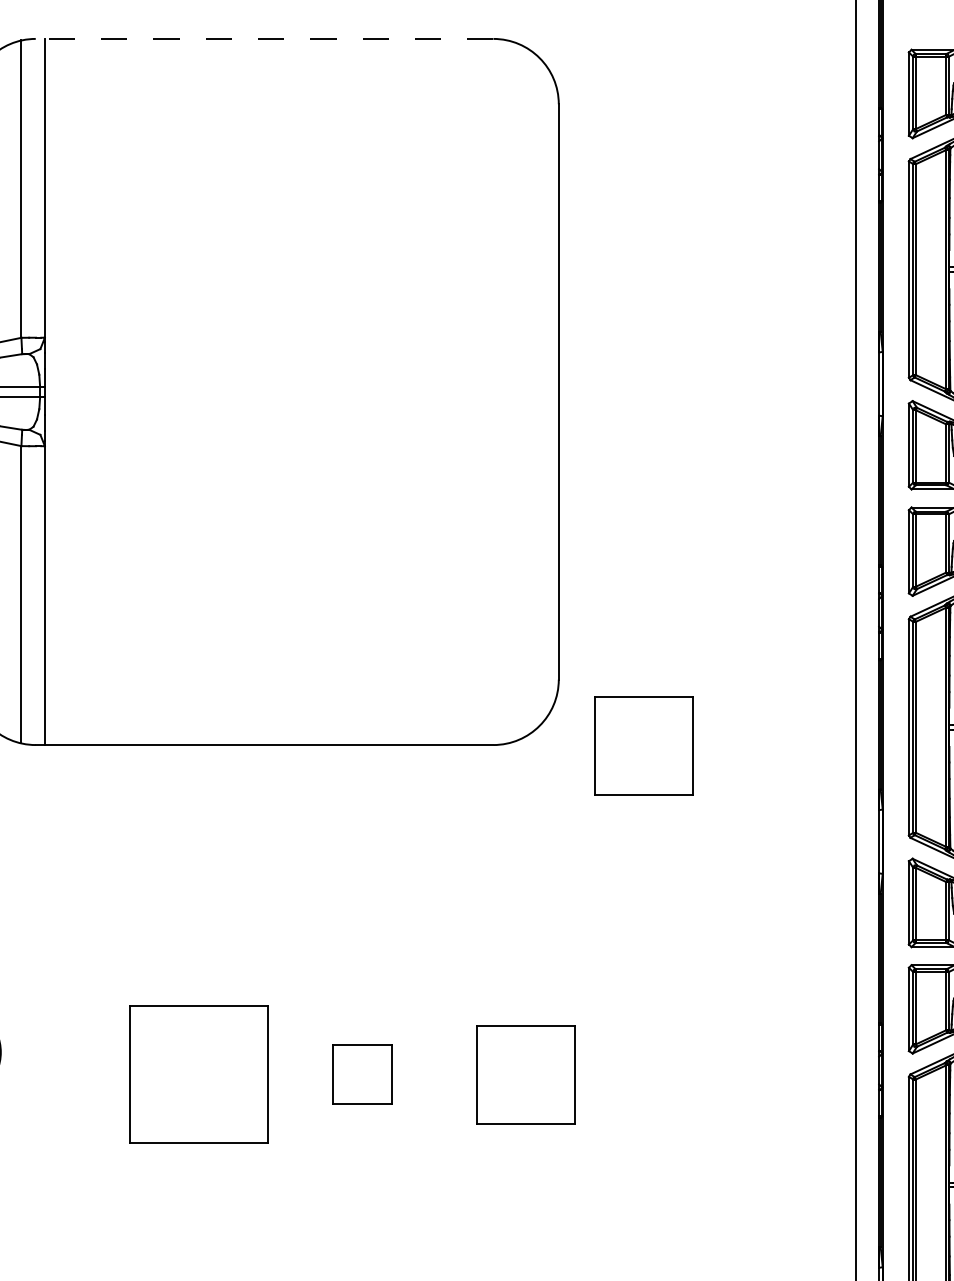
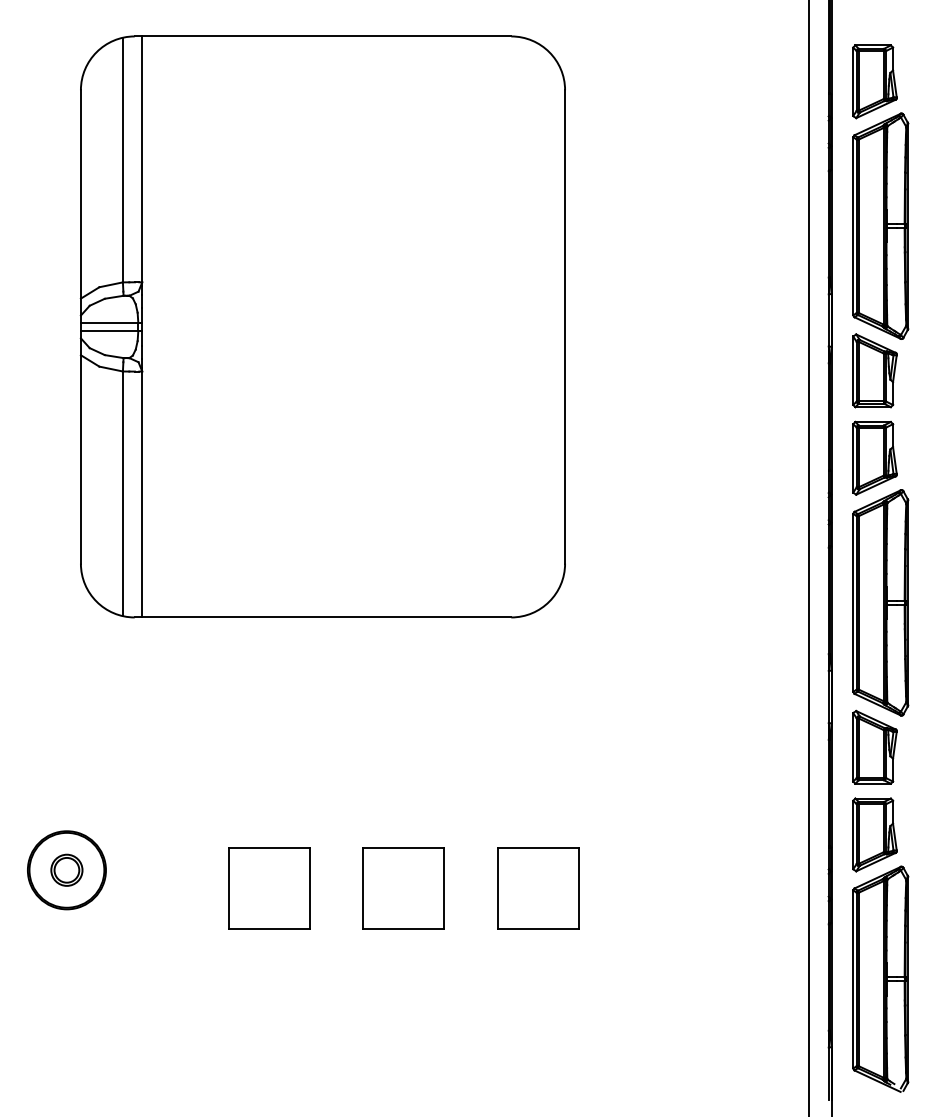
line: (263, 38) -> (322, 36), dashed -> solid
part: (644, 746) -> (635, 618), removed
part: (199, 1074) -> (269, 888), size x0.71
part: (362, 1074) -> (403, 888), size x1.67

